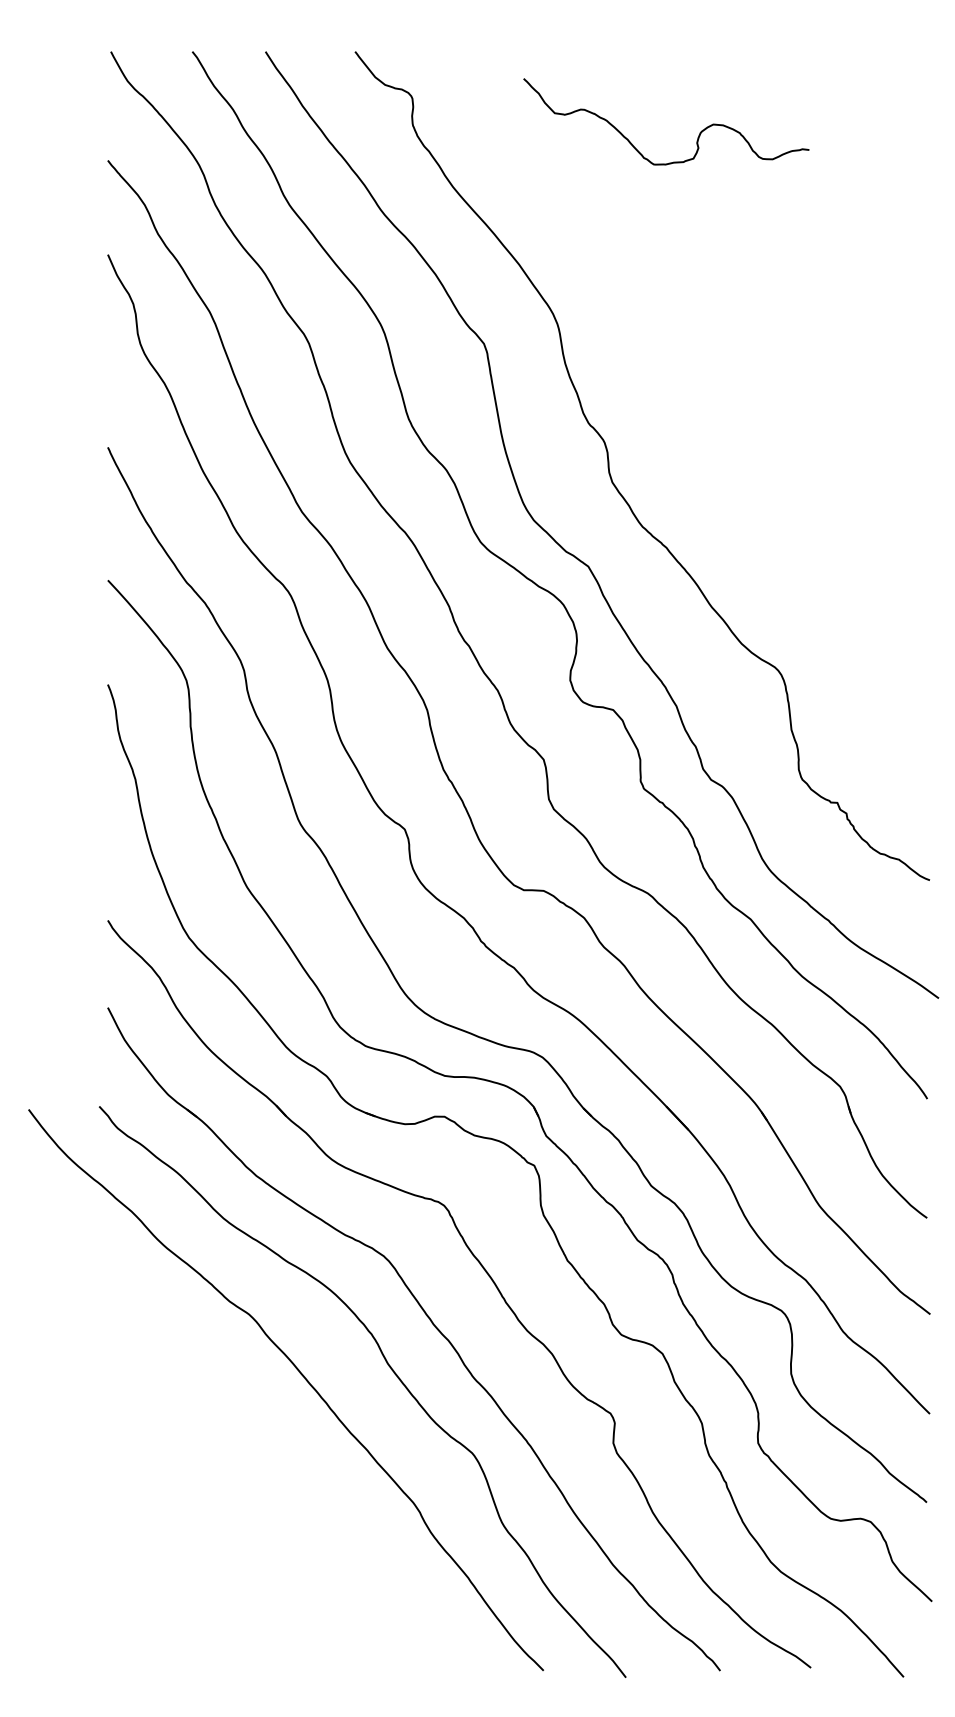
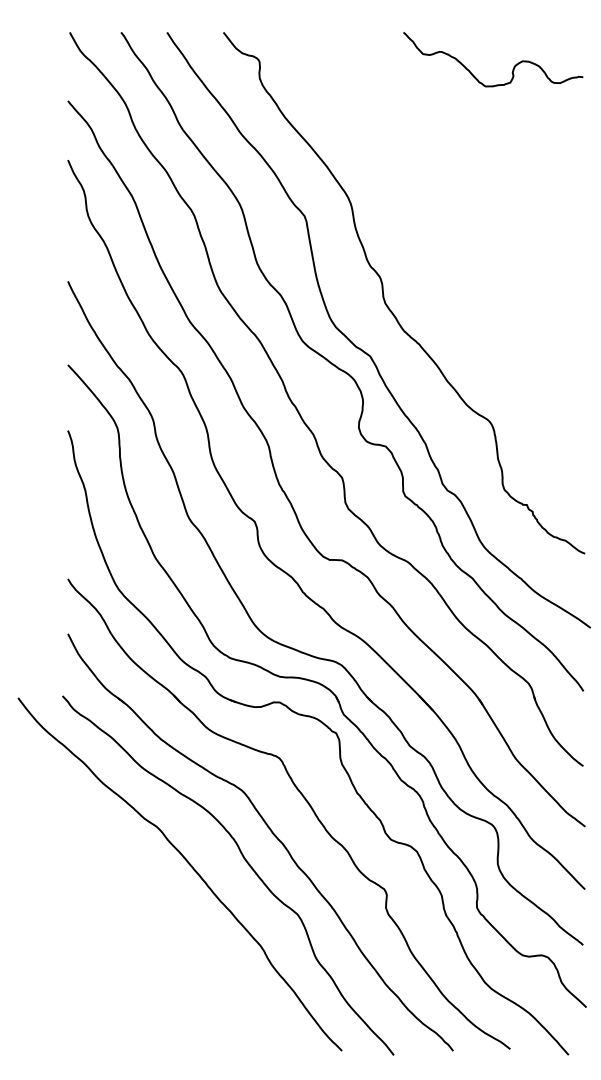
curve: (698, 132) -> (513, 66), moved

